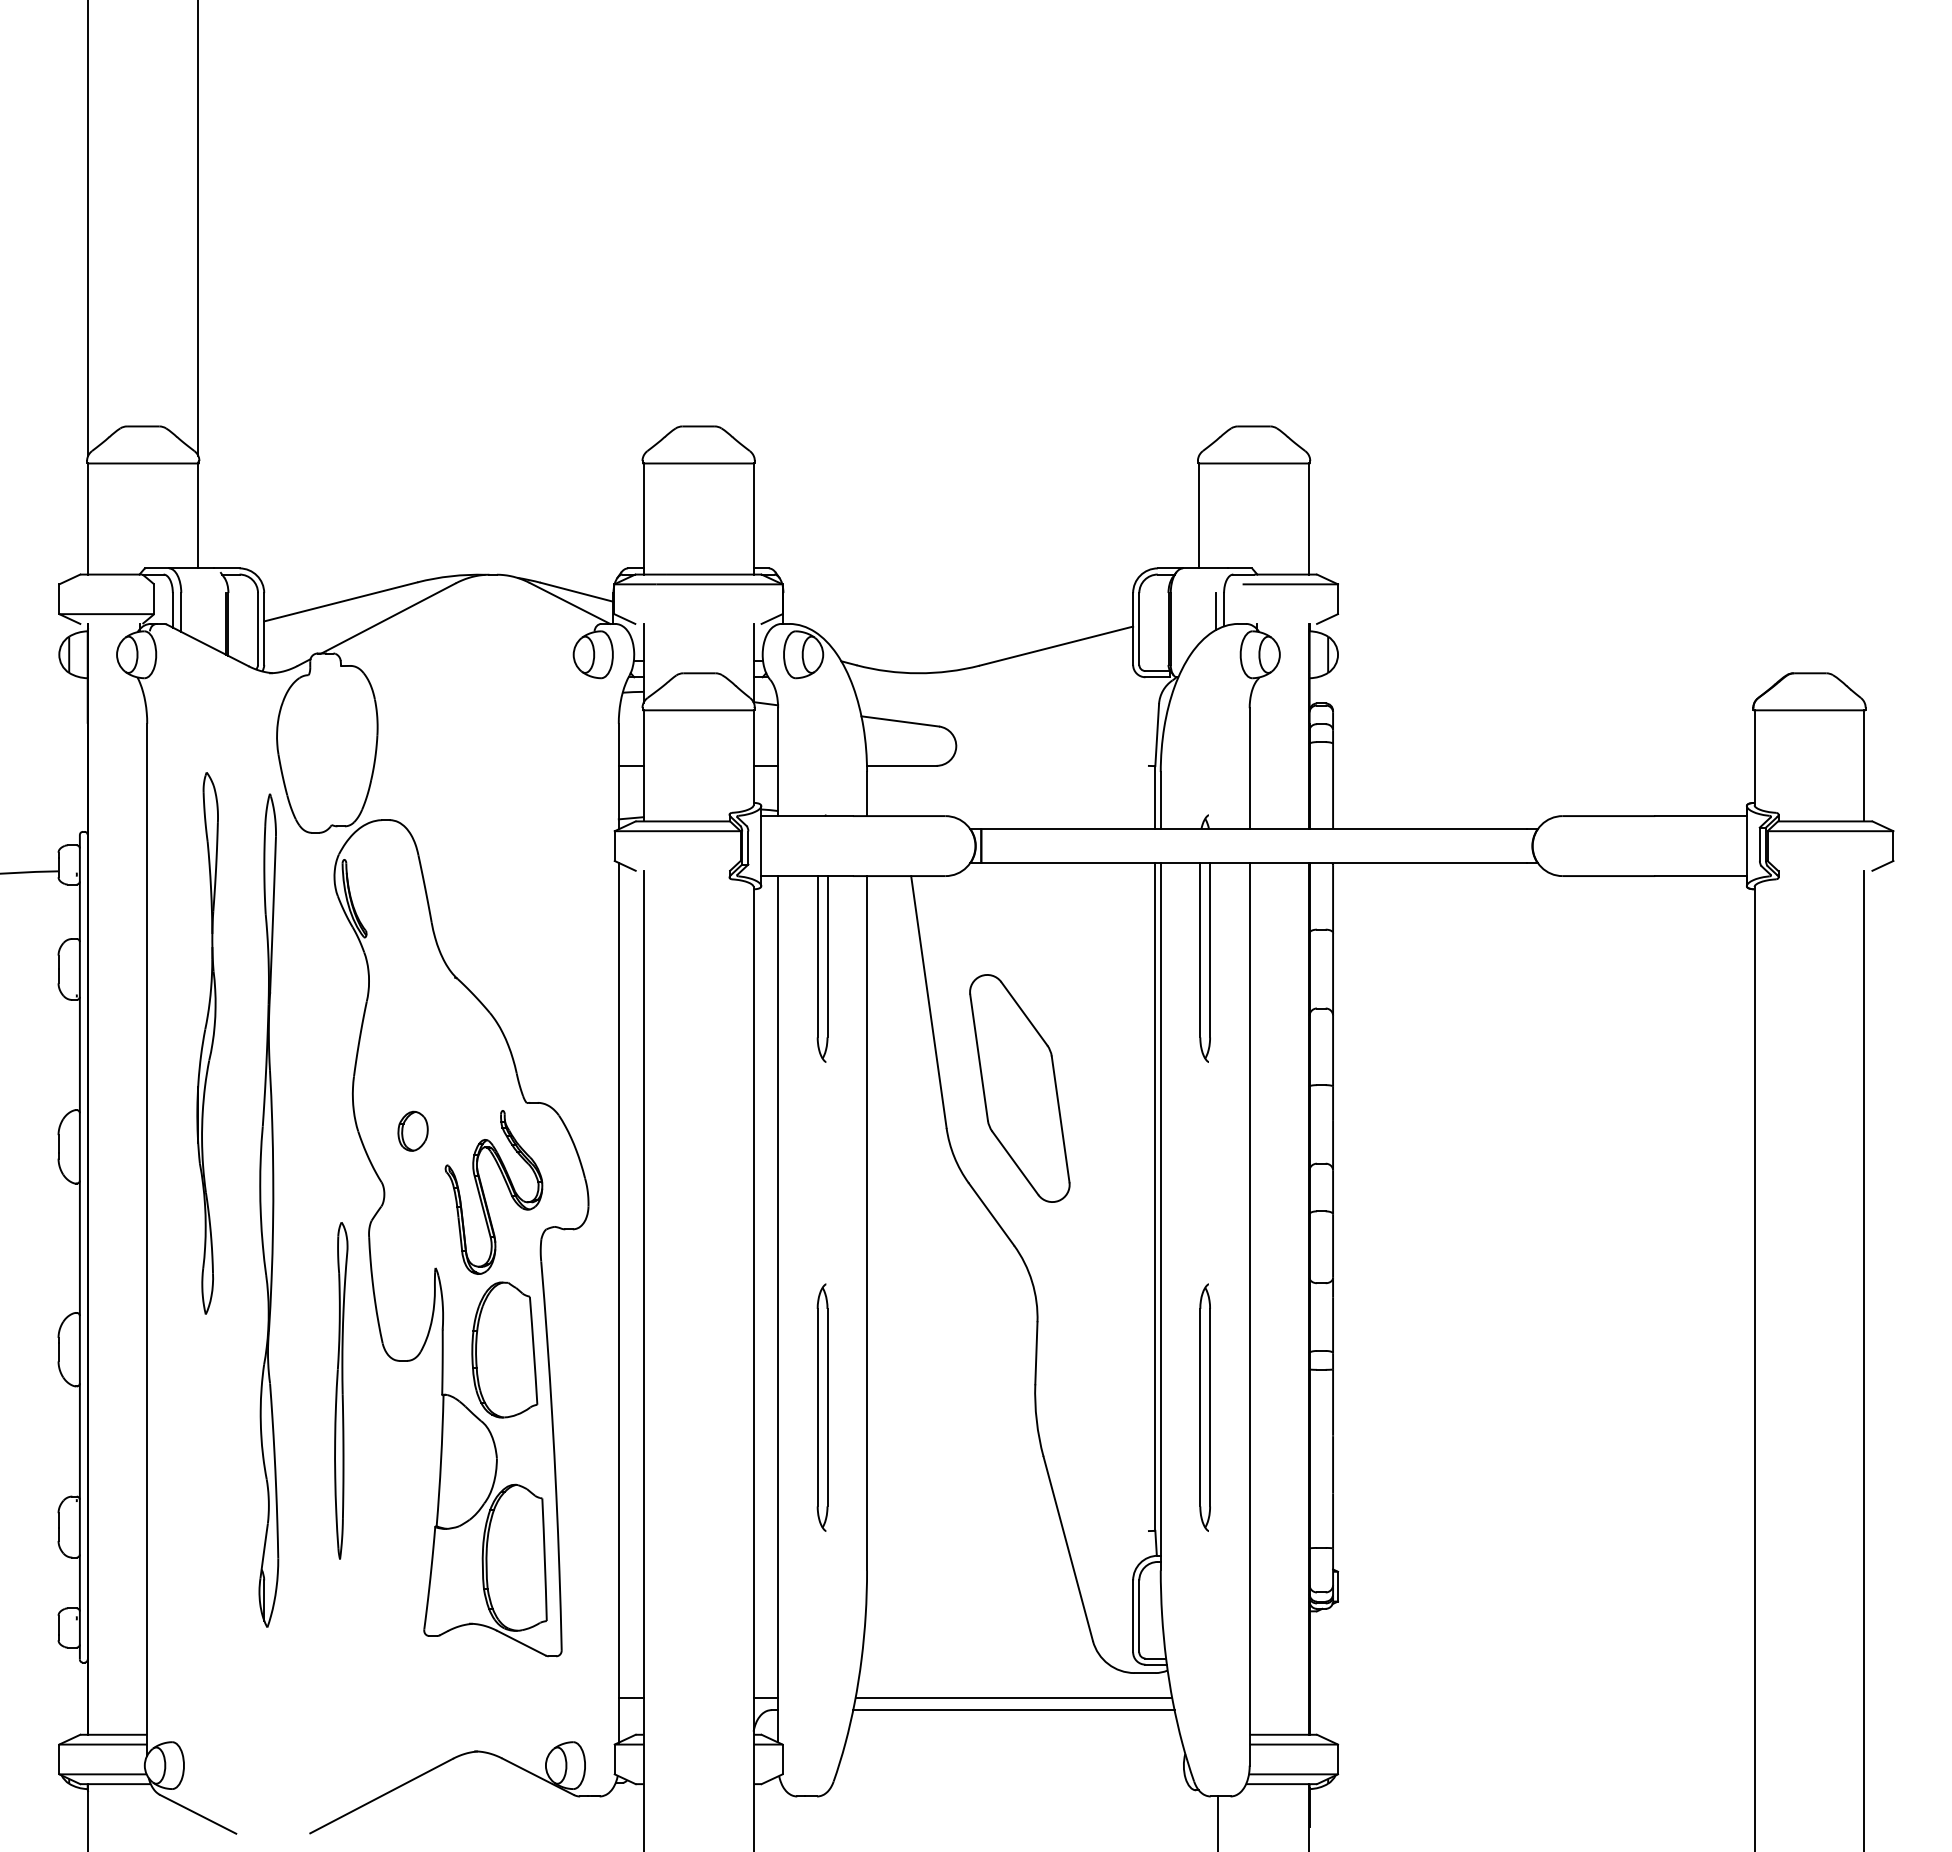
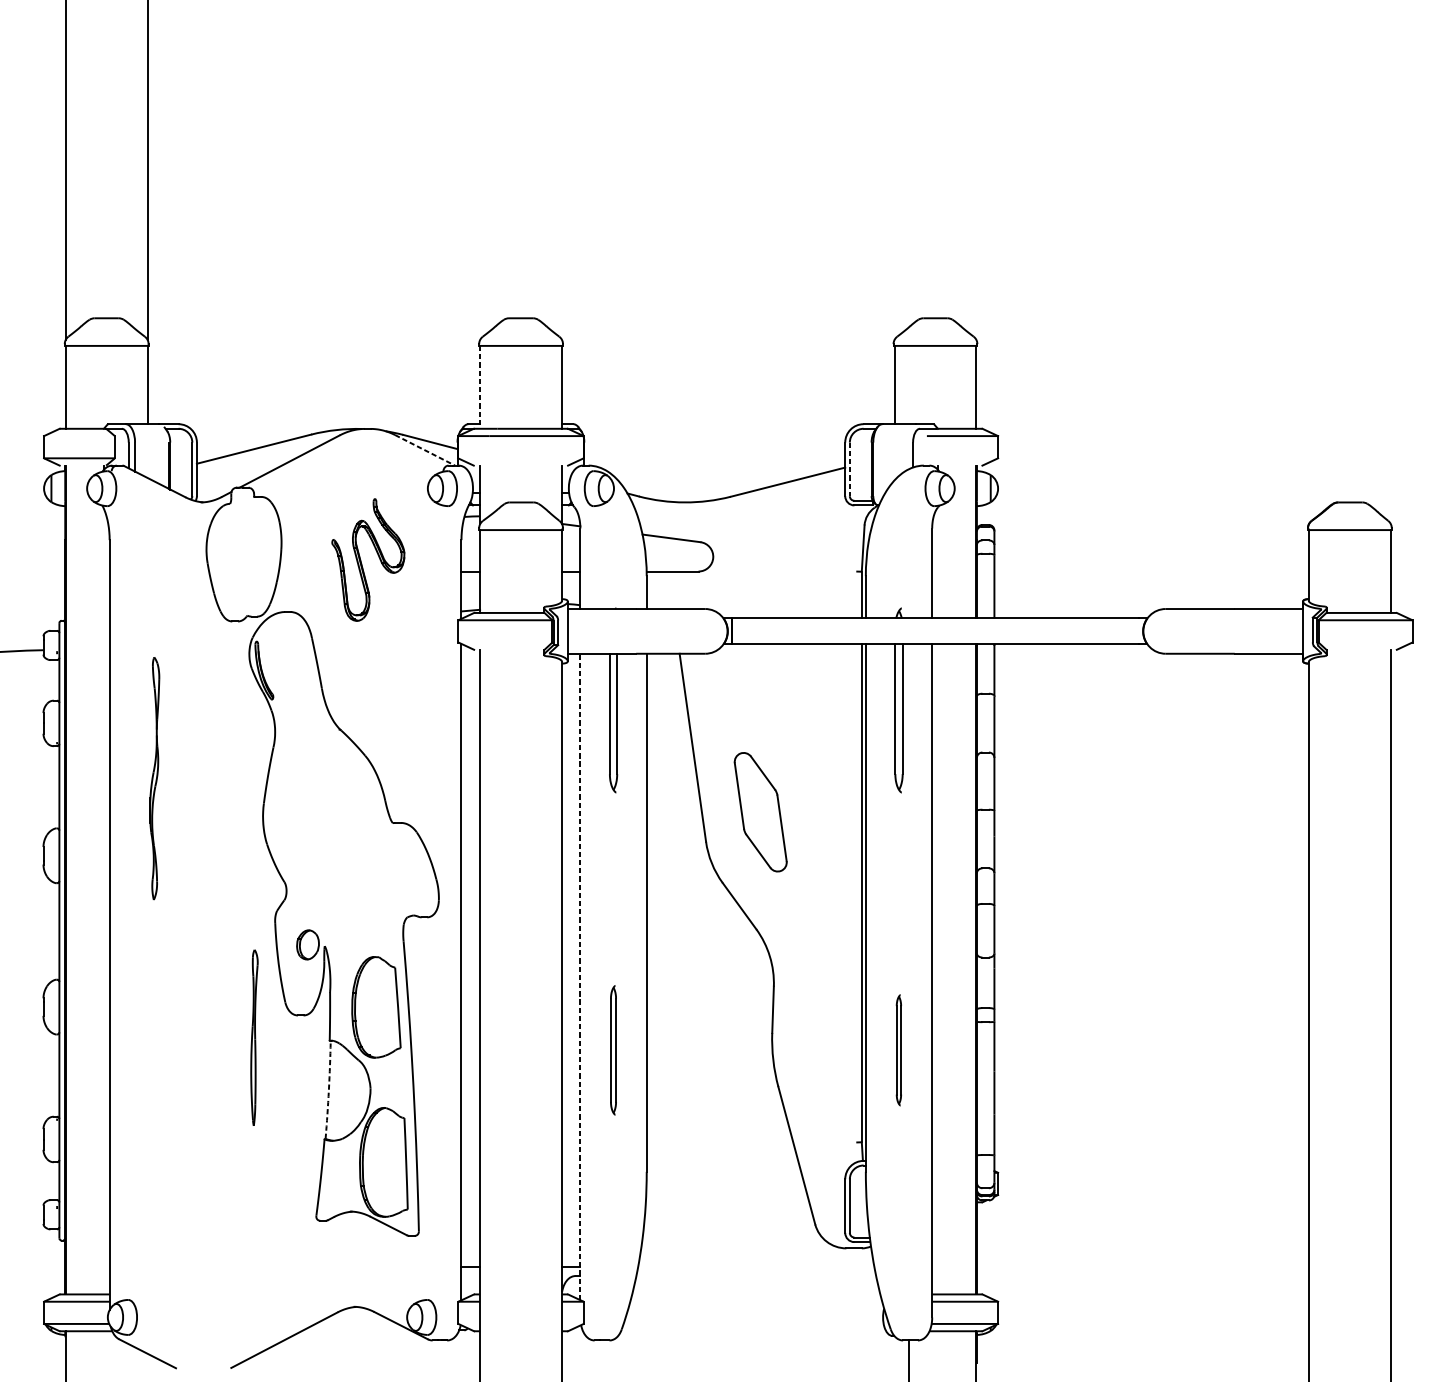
line: (643, 519) -> (479, 387), solid -> dashed
line: (570, 603) -> (425, 450), solid -> dashed
line: (1215, 611) -> (906, 456), removed
line: (1139, 629) -> (849, 469), solid -> dashed
part: (207, 1043) -> (154, 778), size x0.6
part: (1019, 1088) -> (760, 812), size x0.7
part: (412, 1130) -> (307, 944), moved
part: (485, 1196) -> (362, 563), moved
part: (268, 1210) -> (200, 903), removed
line: (778, 1308) -> (580, 976), solid -> dashed
part: (341, 1390) -> (254, 1037), size x0.7
part: (822, 1407) -> (613, 1050), size x0.7
part: (1204, 1407) -> (898, 1050), size x0.6
arc: (441, 1461) -> (329, 1090), solid -> dashed
line: (1013, 1697) -> (755, 1266), removed
line: (1013, 1710) -> (755, 1276), removed

